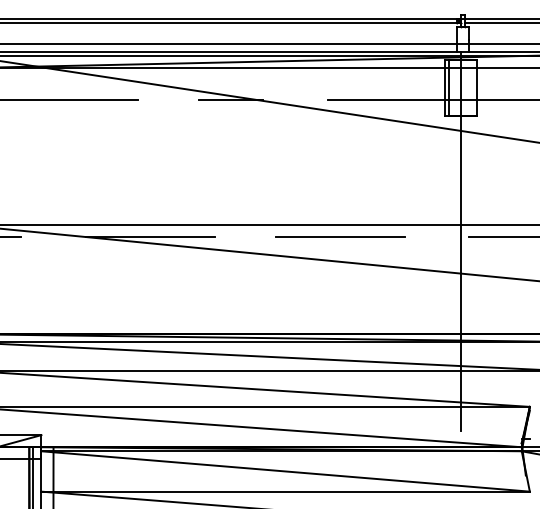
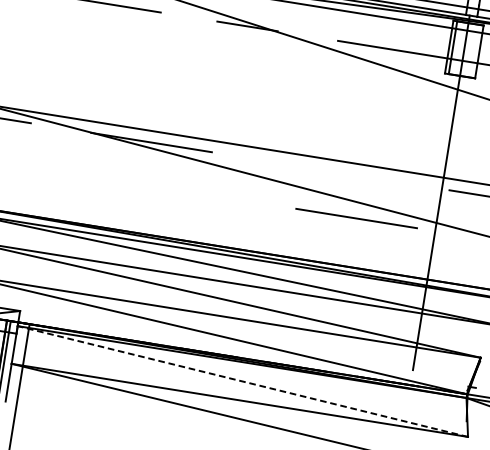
line: (340, 236) -> (357, 217), moved
line: (285, 471) -> (242, 381), solid -> dashed

